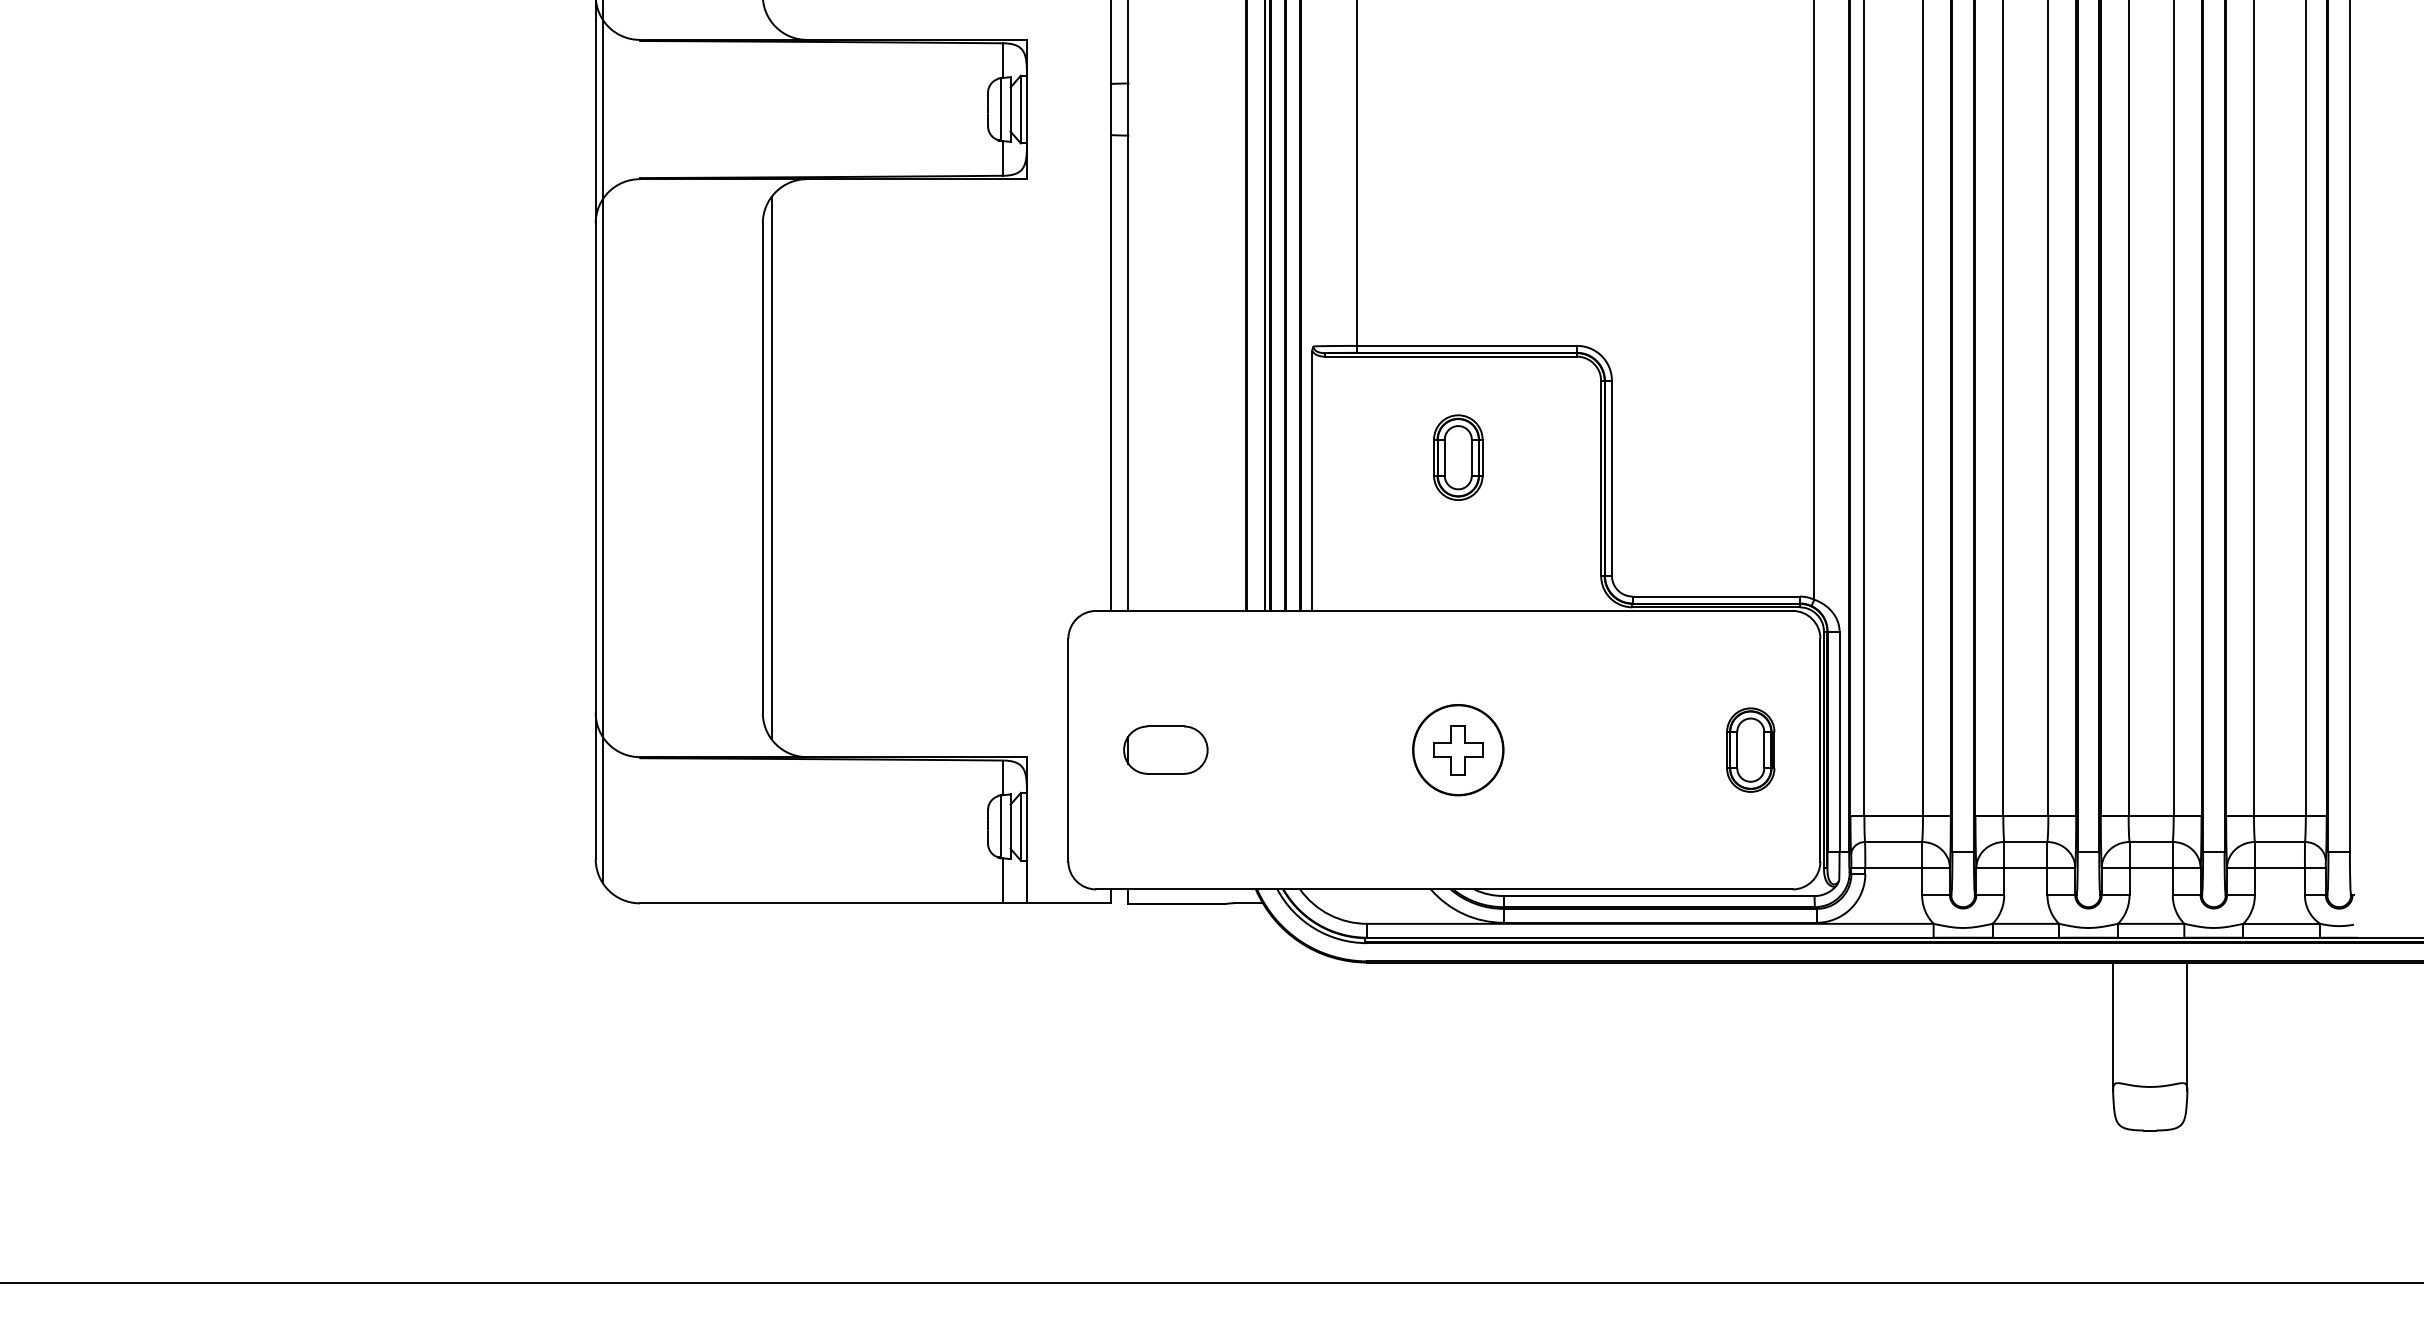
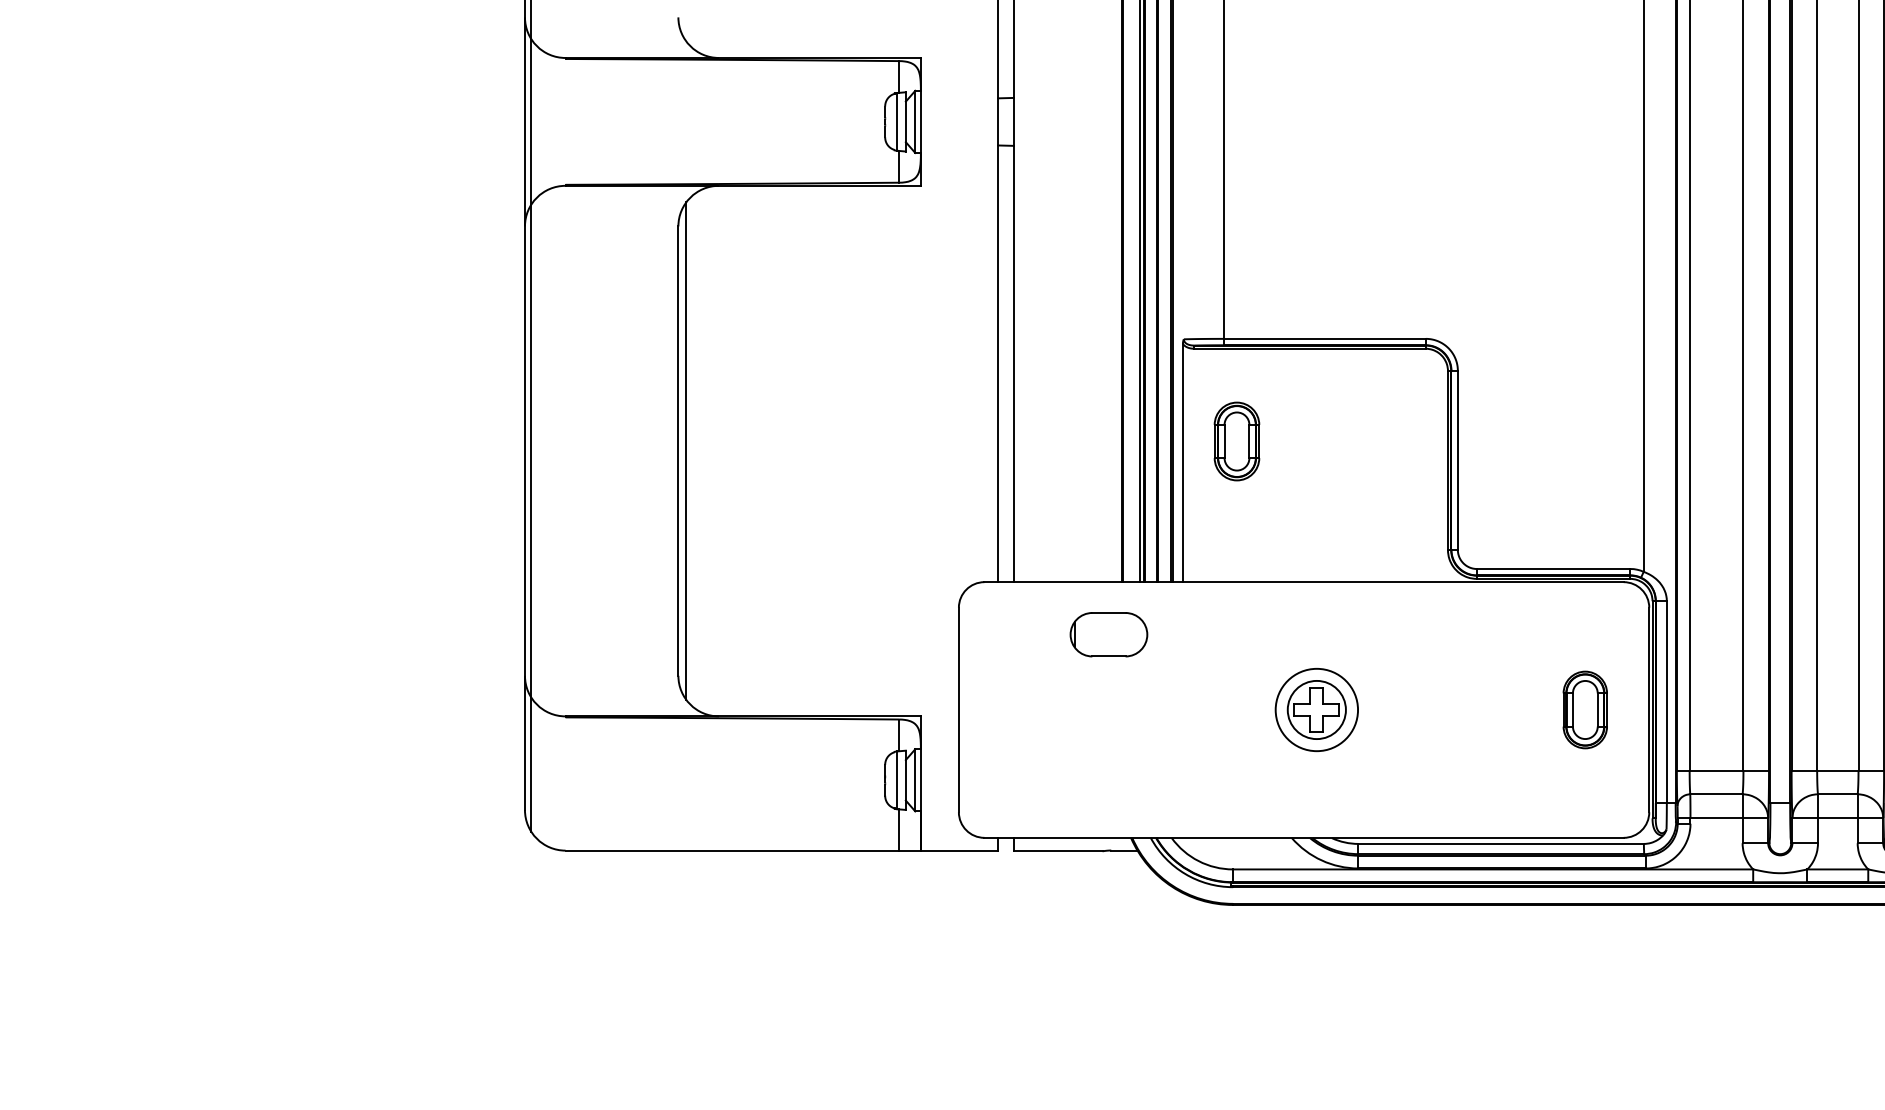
part: (1458, 457) -> (1237, 441), moved
part: (1165, 749) -> (1108, 634), moved
circle: (1458, 749) -> (1317, 709), size x0.7

